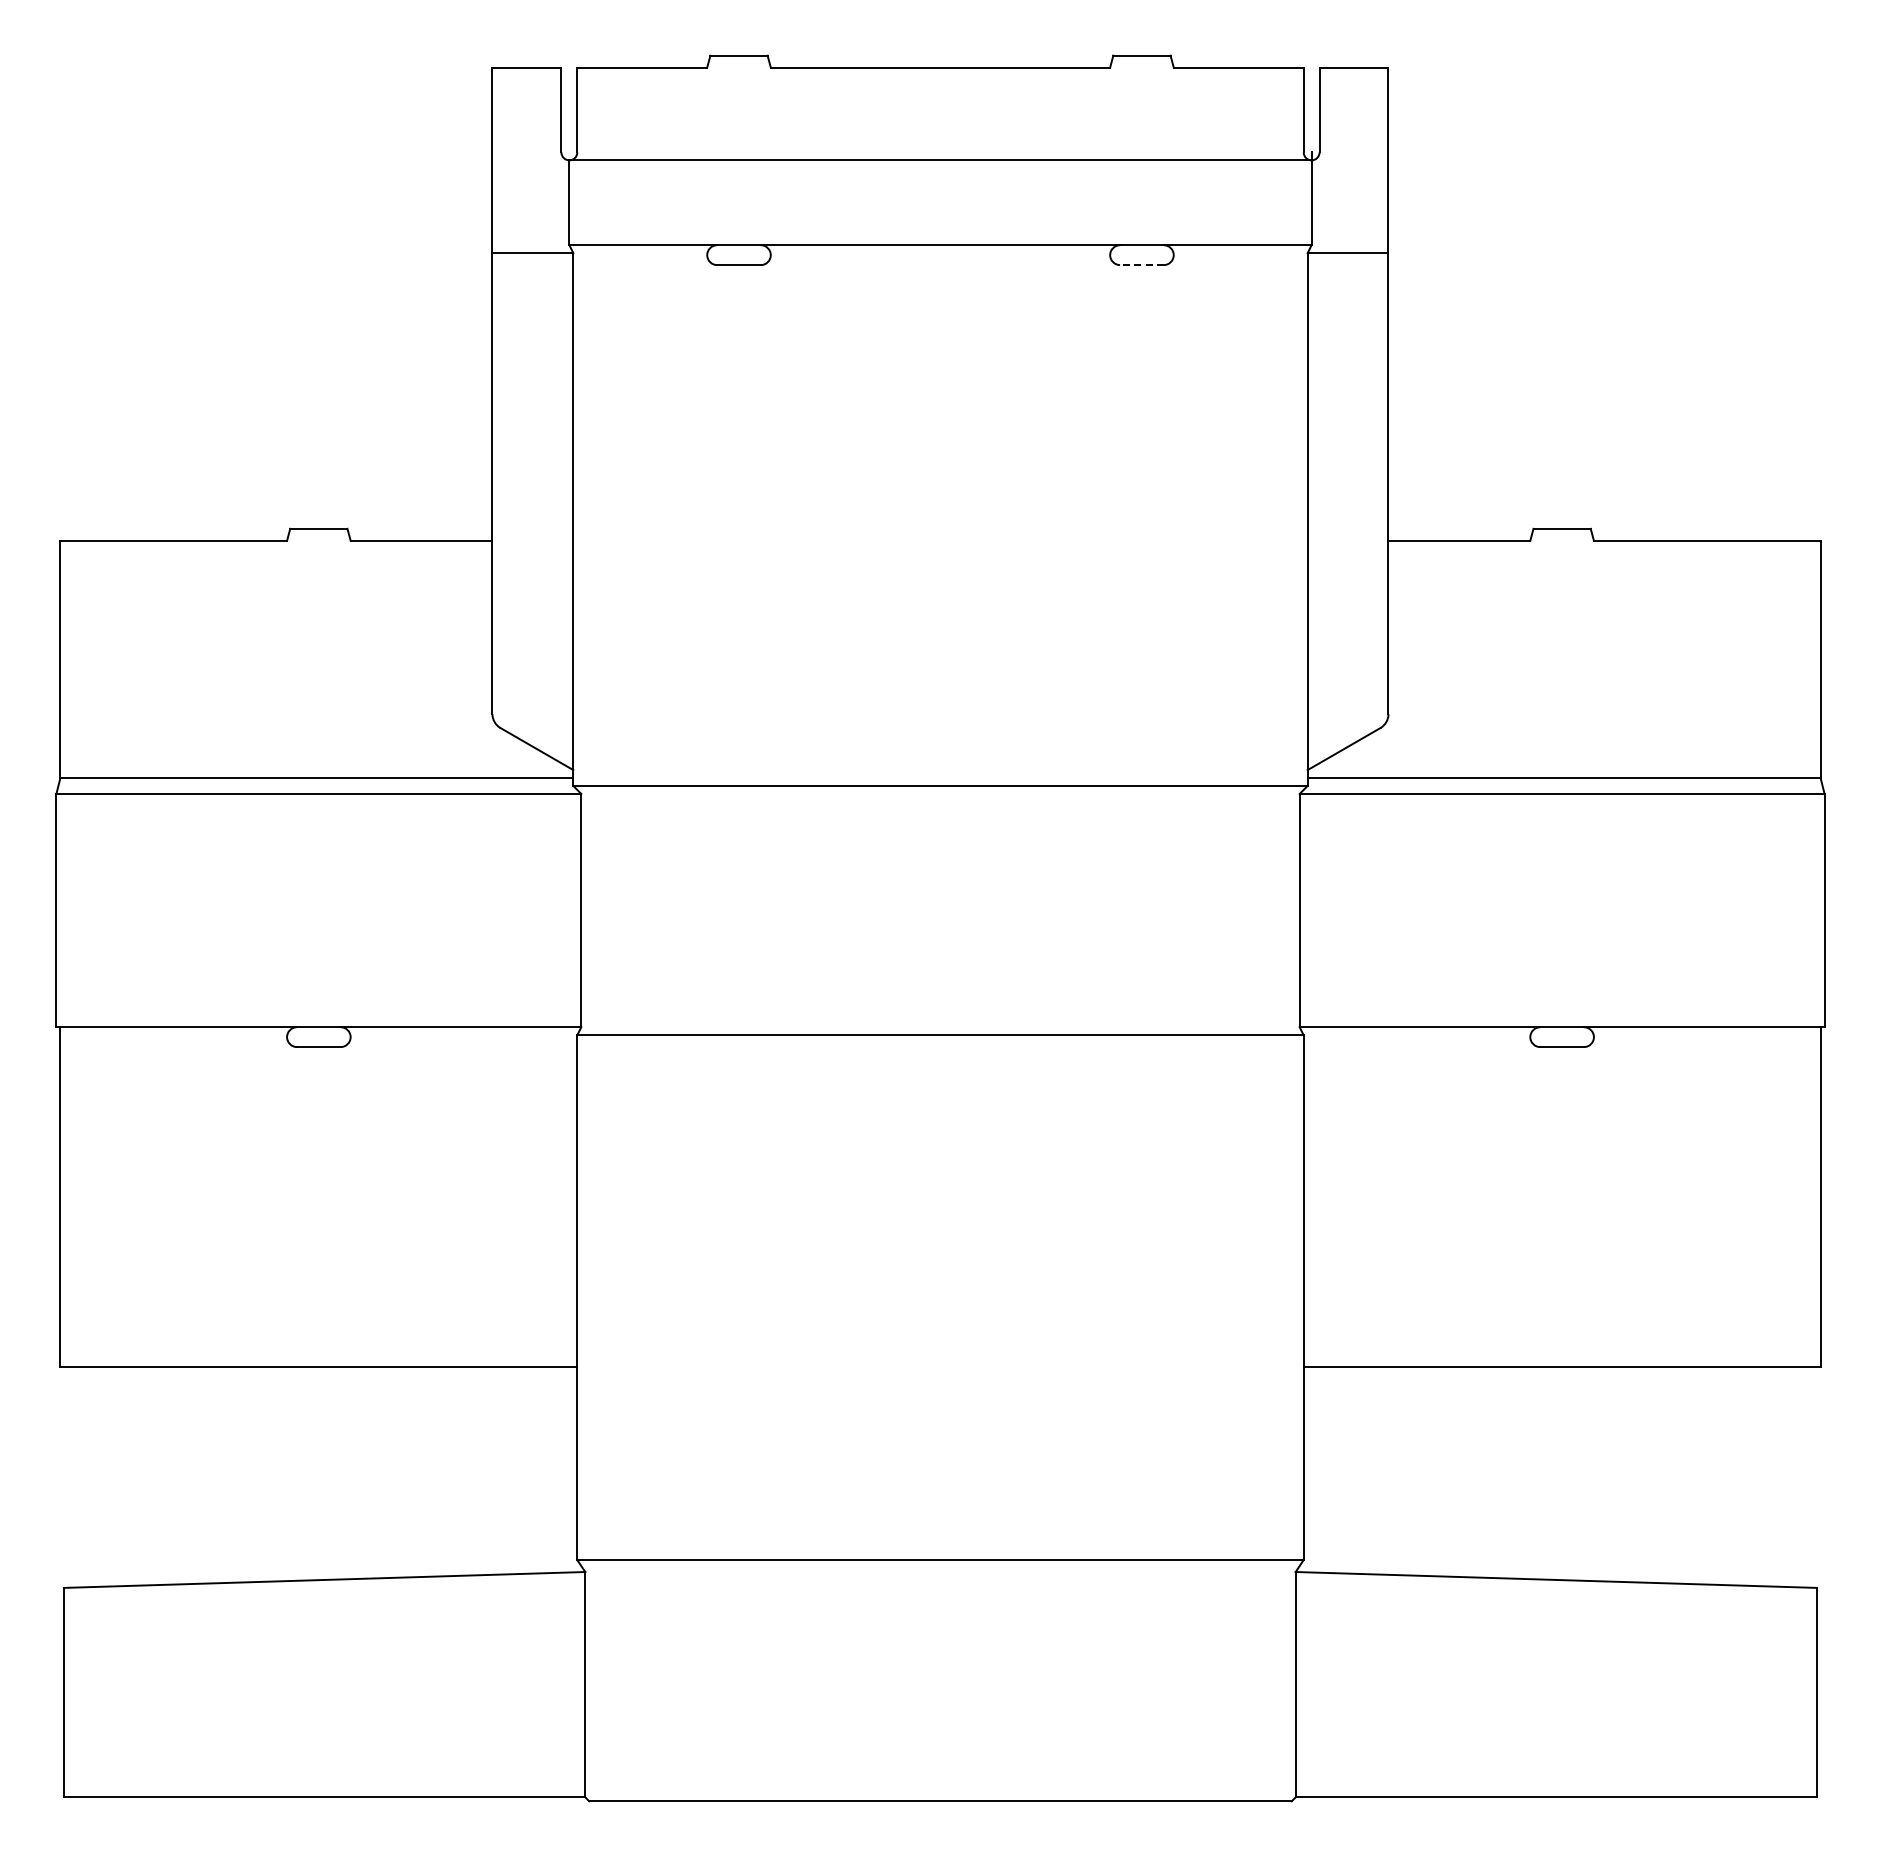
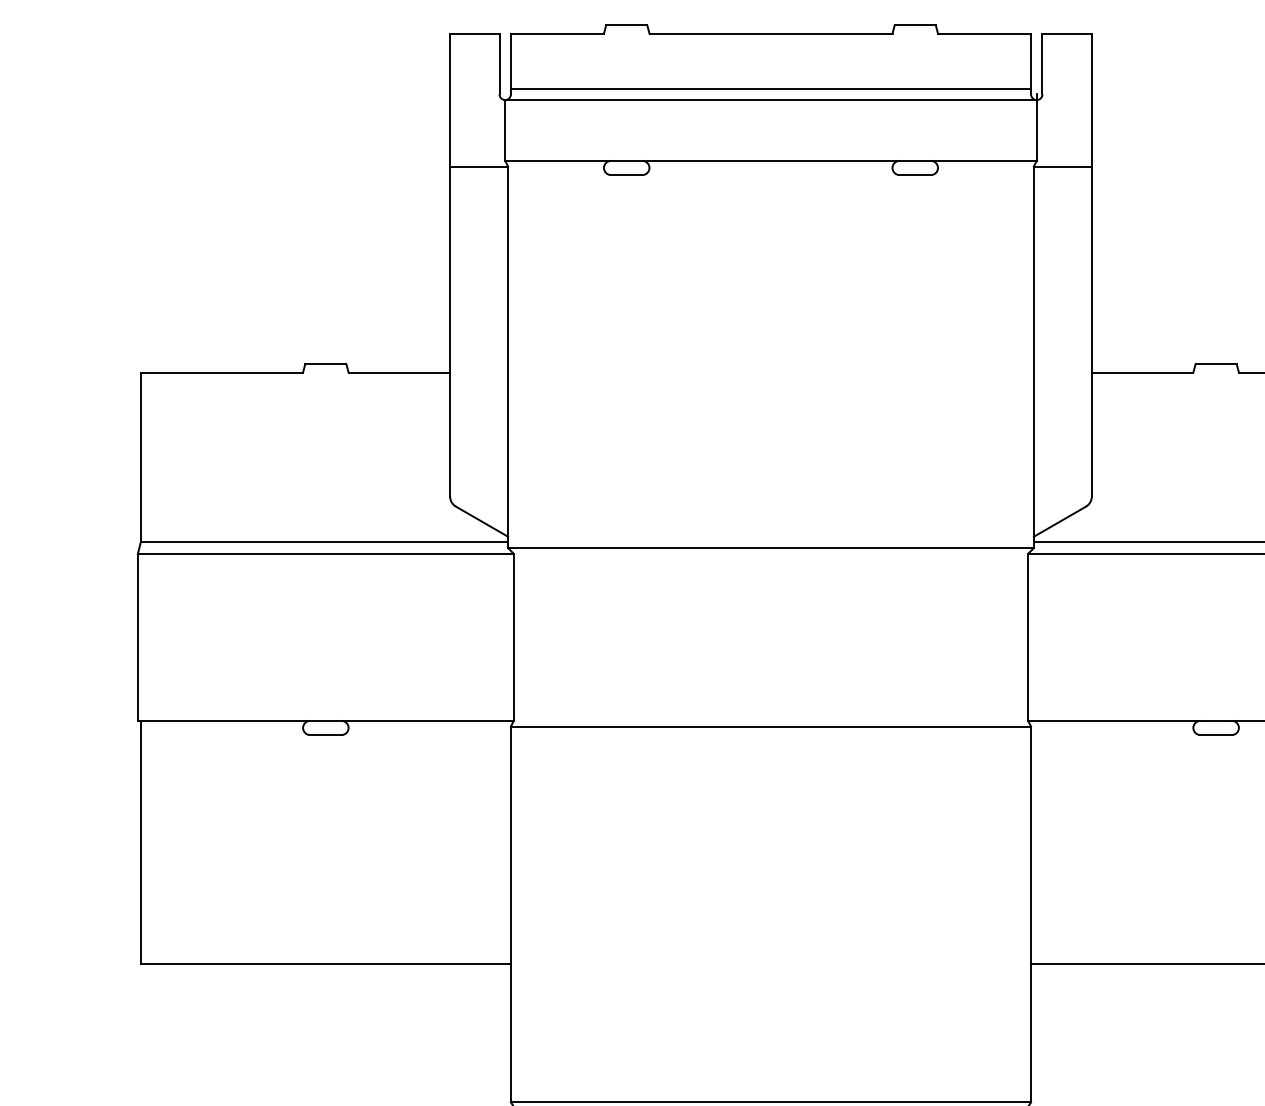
line: (940, 144) -> (771, 88), added
line: (1141, 265) -> (914, 175), dashed -> solid

